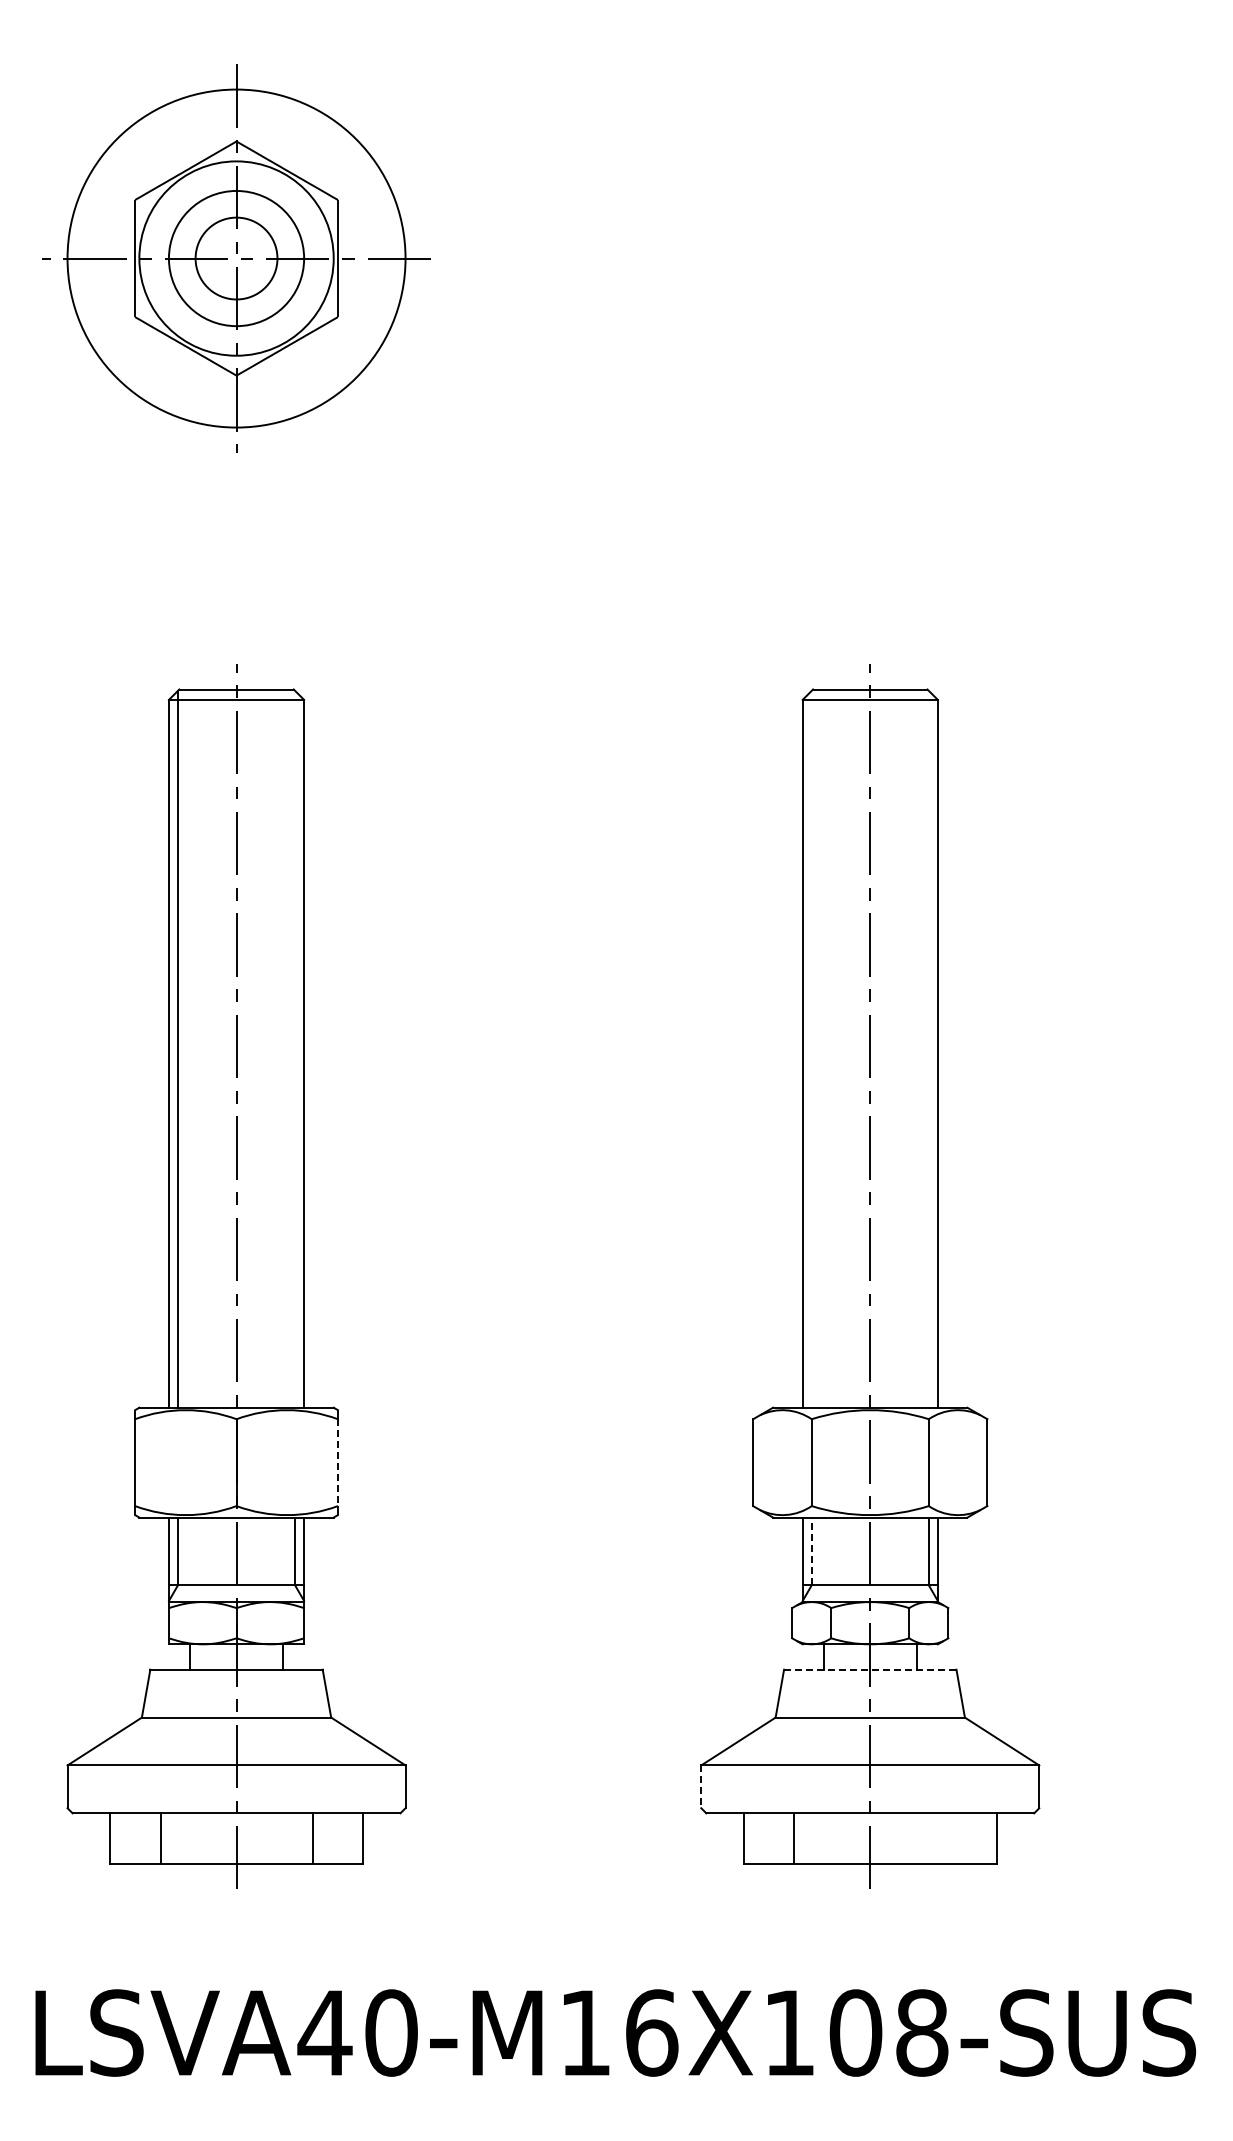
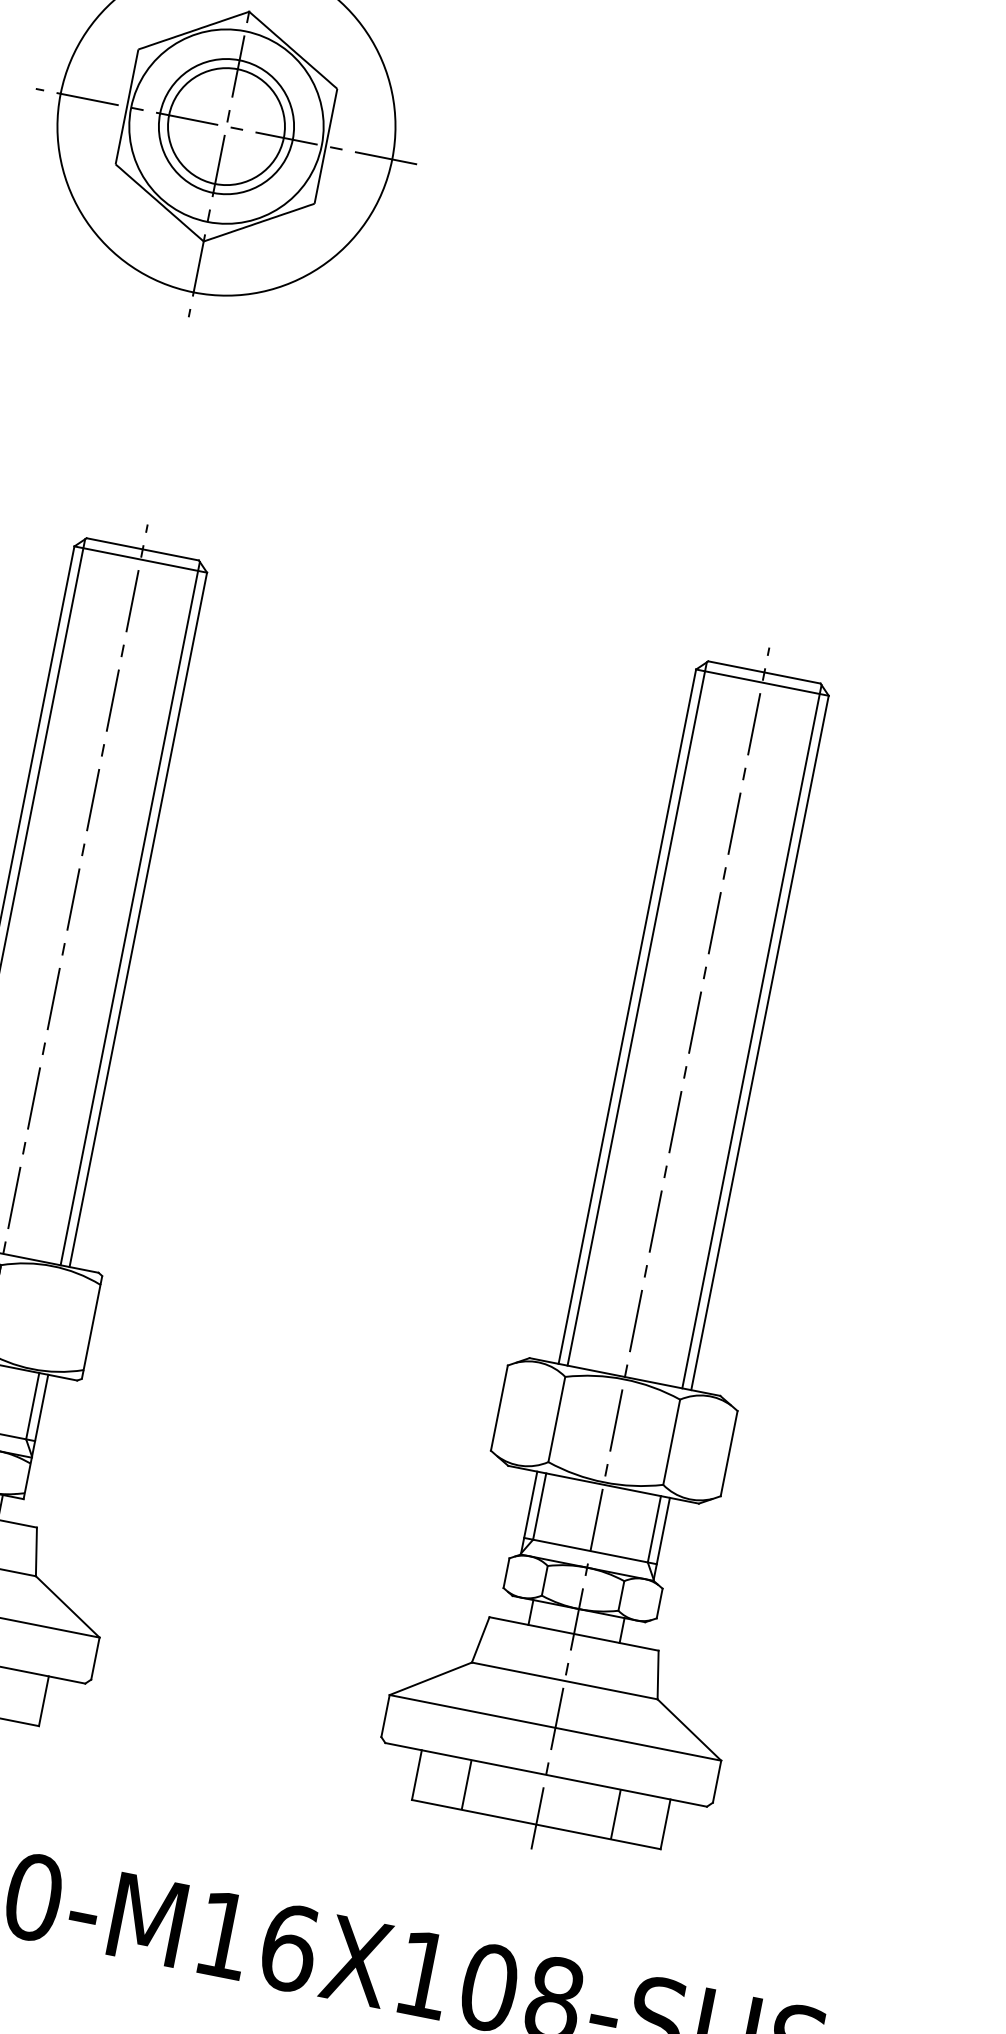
circle: (236, 258) -> (226, 126), size x1.43
line: (295, 1048) -> (130, 912), added
line: (811, 1048) -> (637, 1013), added
line: (928, 1048) -> (751, 1035), added
line: (337, 1463) -> (91, 1328), dashed -> solid
line: (811, 1551) -> (539, 1506), dashed -> solid
line: (870, 1669) -> (574, 1633), dashed -> solid
line: (701, 1787) -> (385, 1716), dashed -> solid
line: (946, 1838) -> (616, 1814), added

